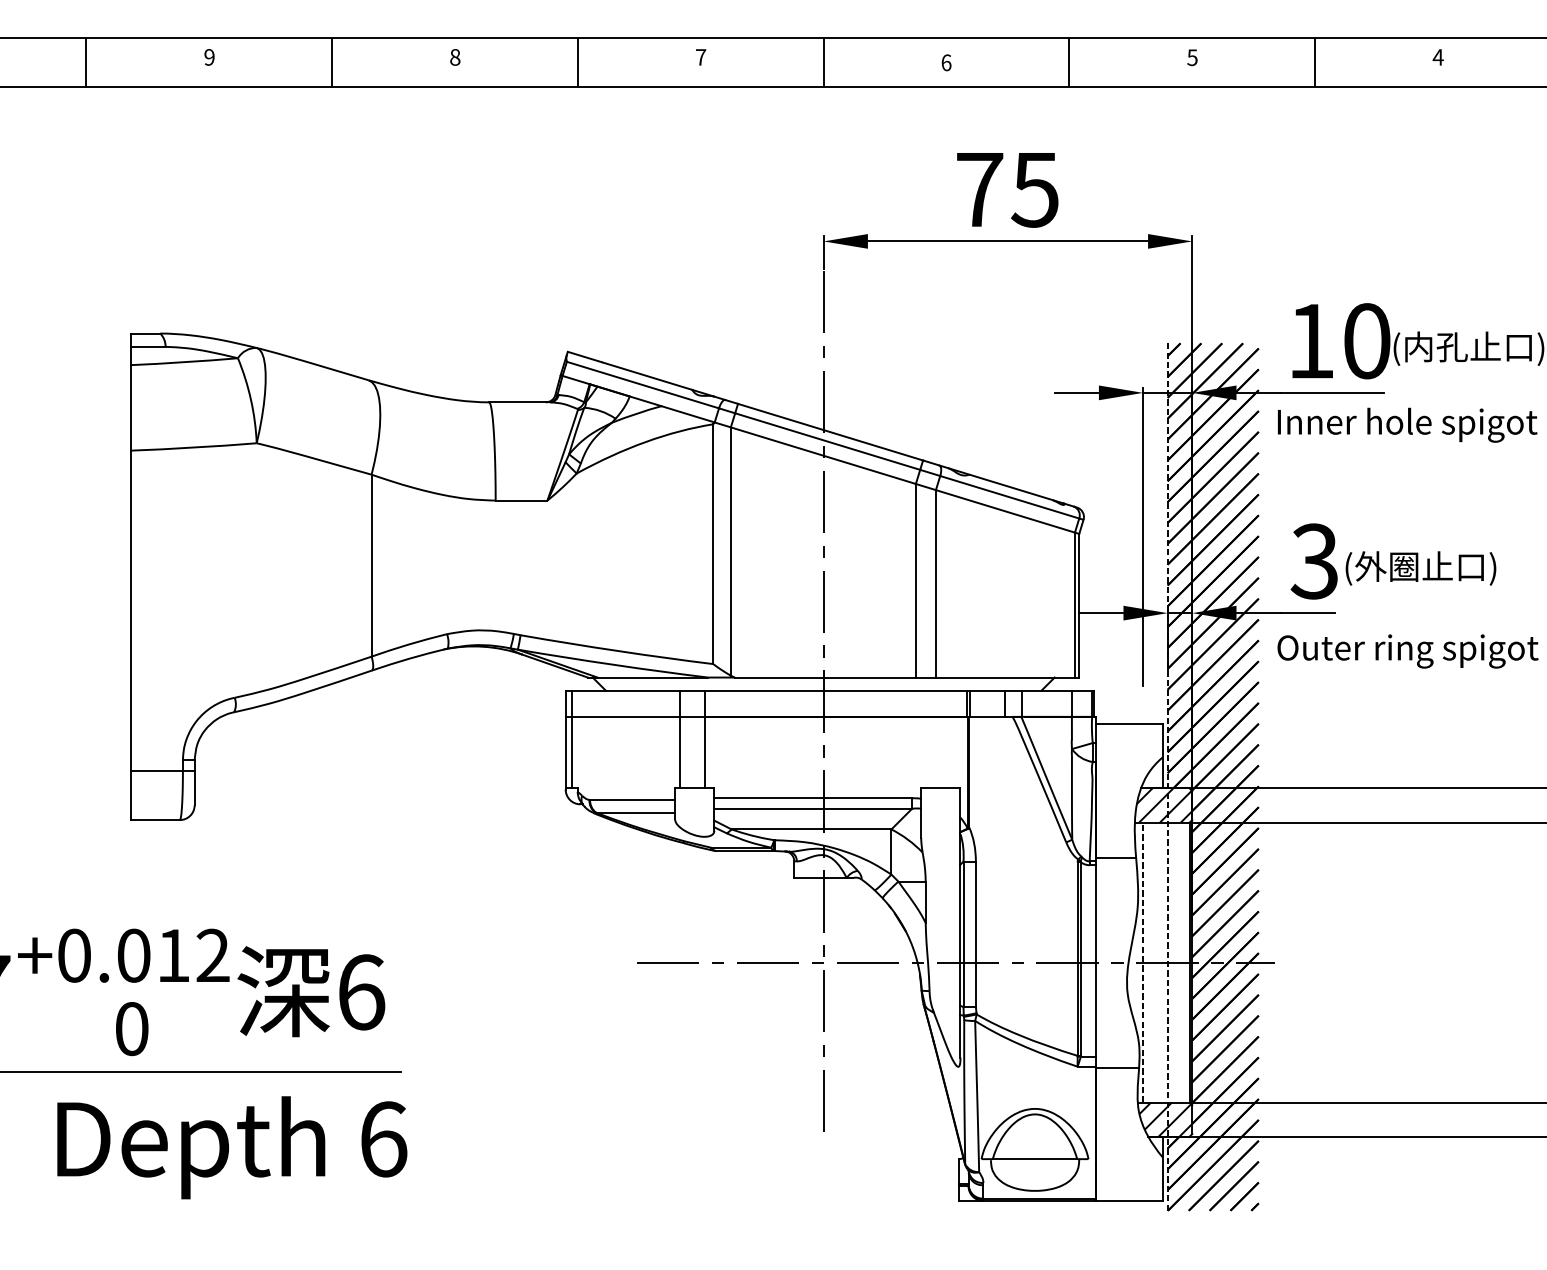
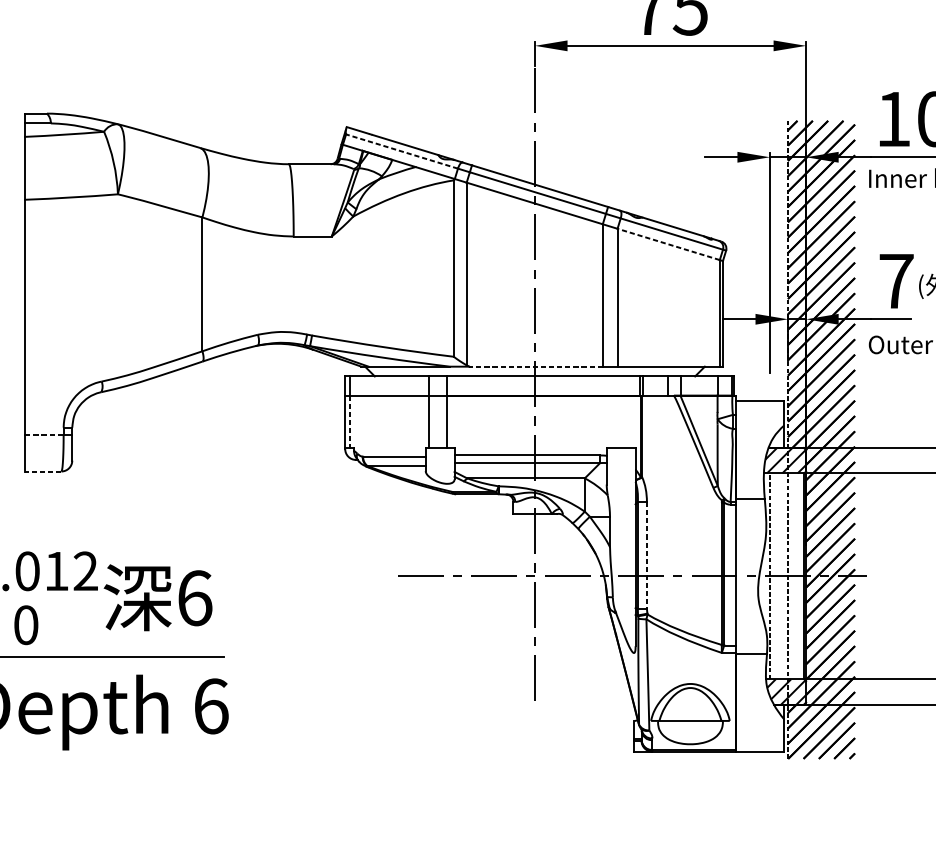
line: (642, 385) -> (401, 151), solid -> dashed
line: (1005, 511) -> (668, 244), solid -> dashed
text: (1314, 561) -> (896, 281), 3 -> 7
line: (825, 677) -> (536, 366), solid -> dashed
line: (571, 752) -> (349, 421), solid -> dashed
line: (157, 770) -> (44, 435), solid -> dashed
line: (155, 820) -> (43, 471), solid -> dashed
line: (975, 934) -> (646, 555), solid -> dashed

